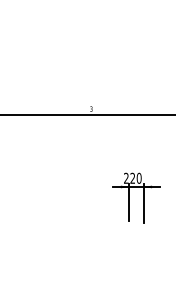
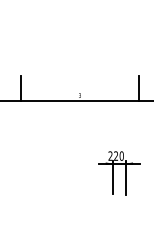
line: (23, 100) -> (20, 88), added
line: (159, 100) -> (139, 88), added

